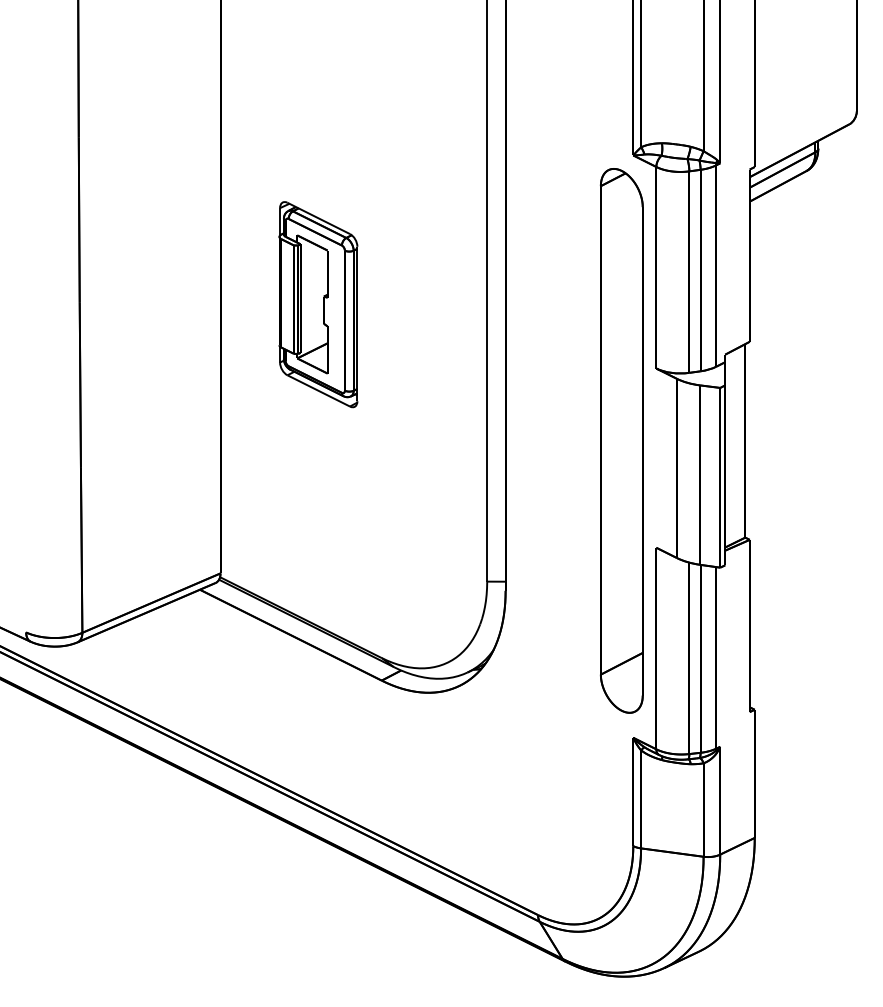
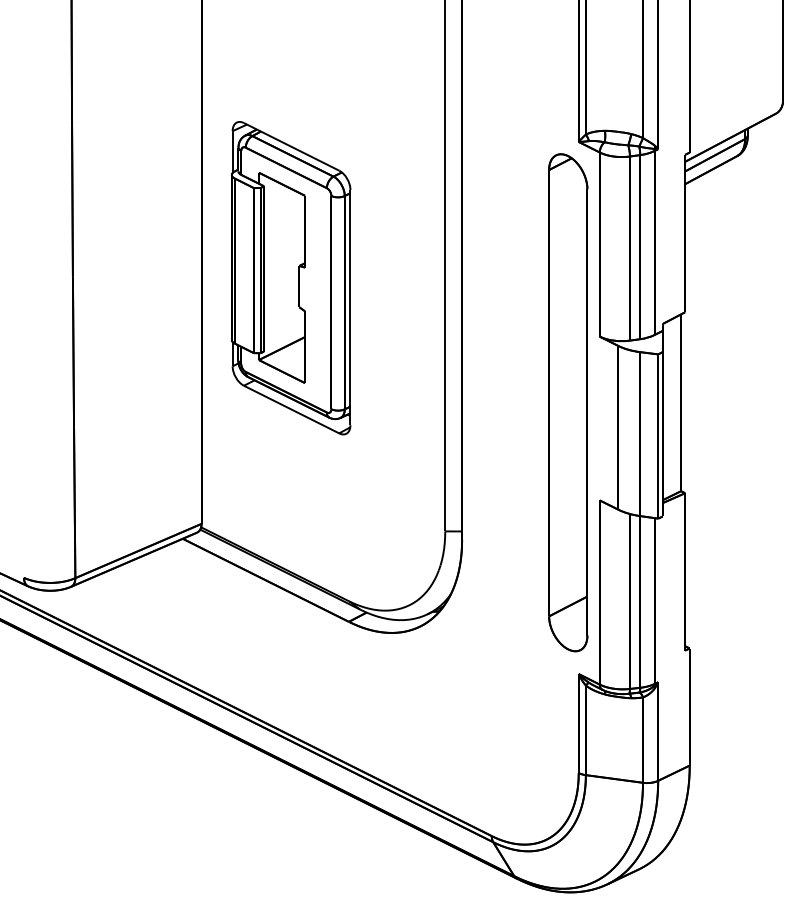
part: (317, 304) -> (290, 278), size x1.67

